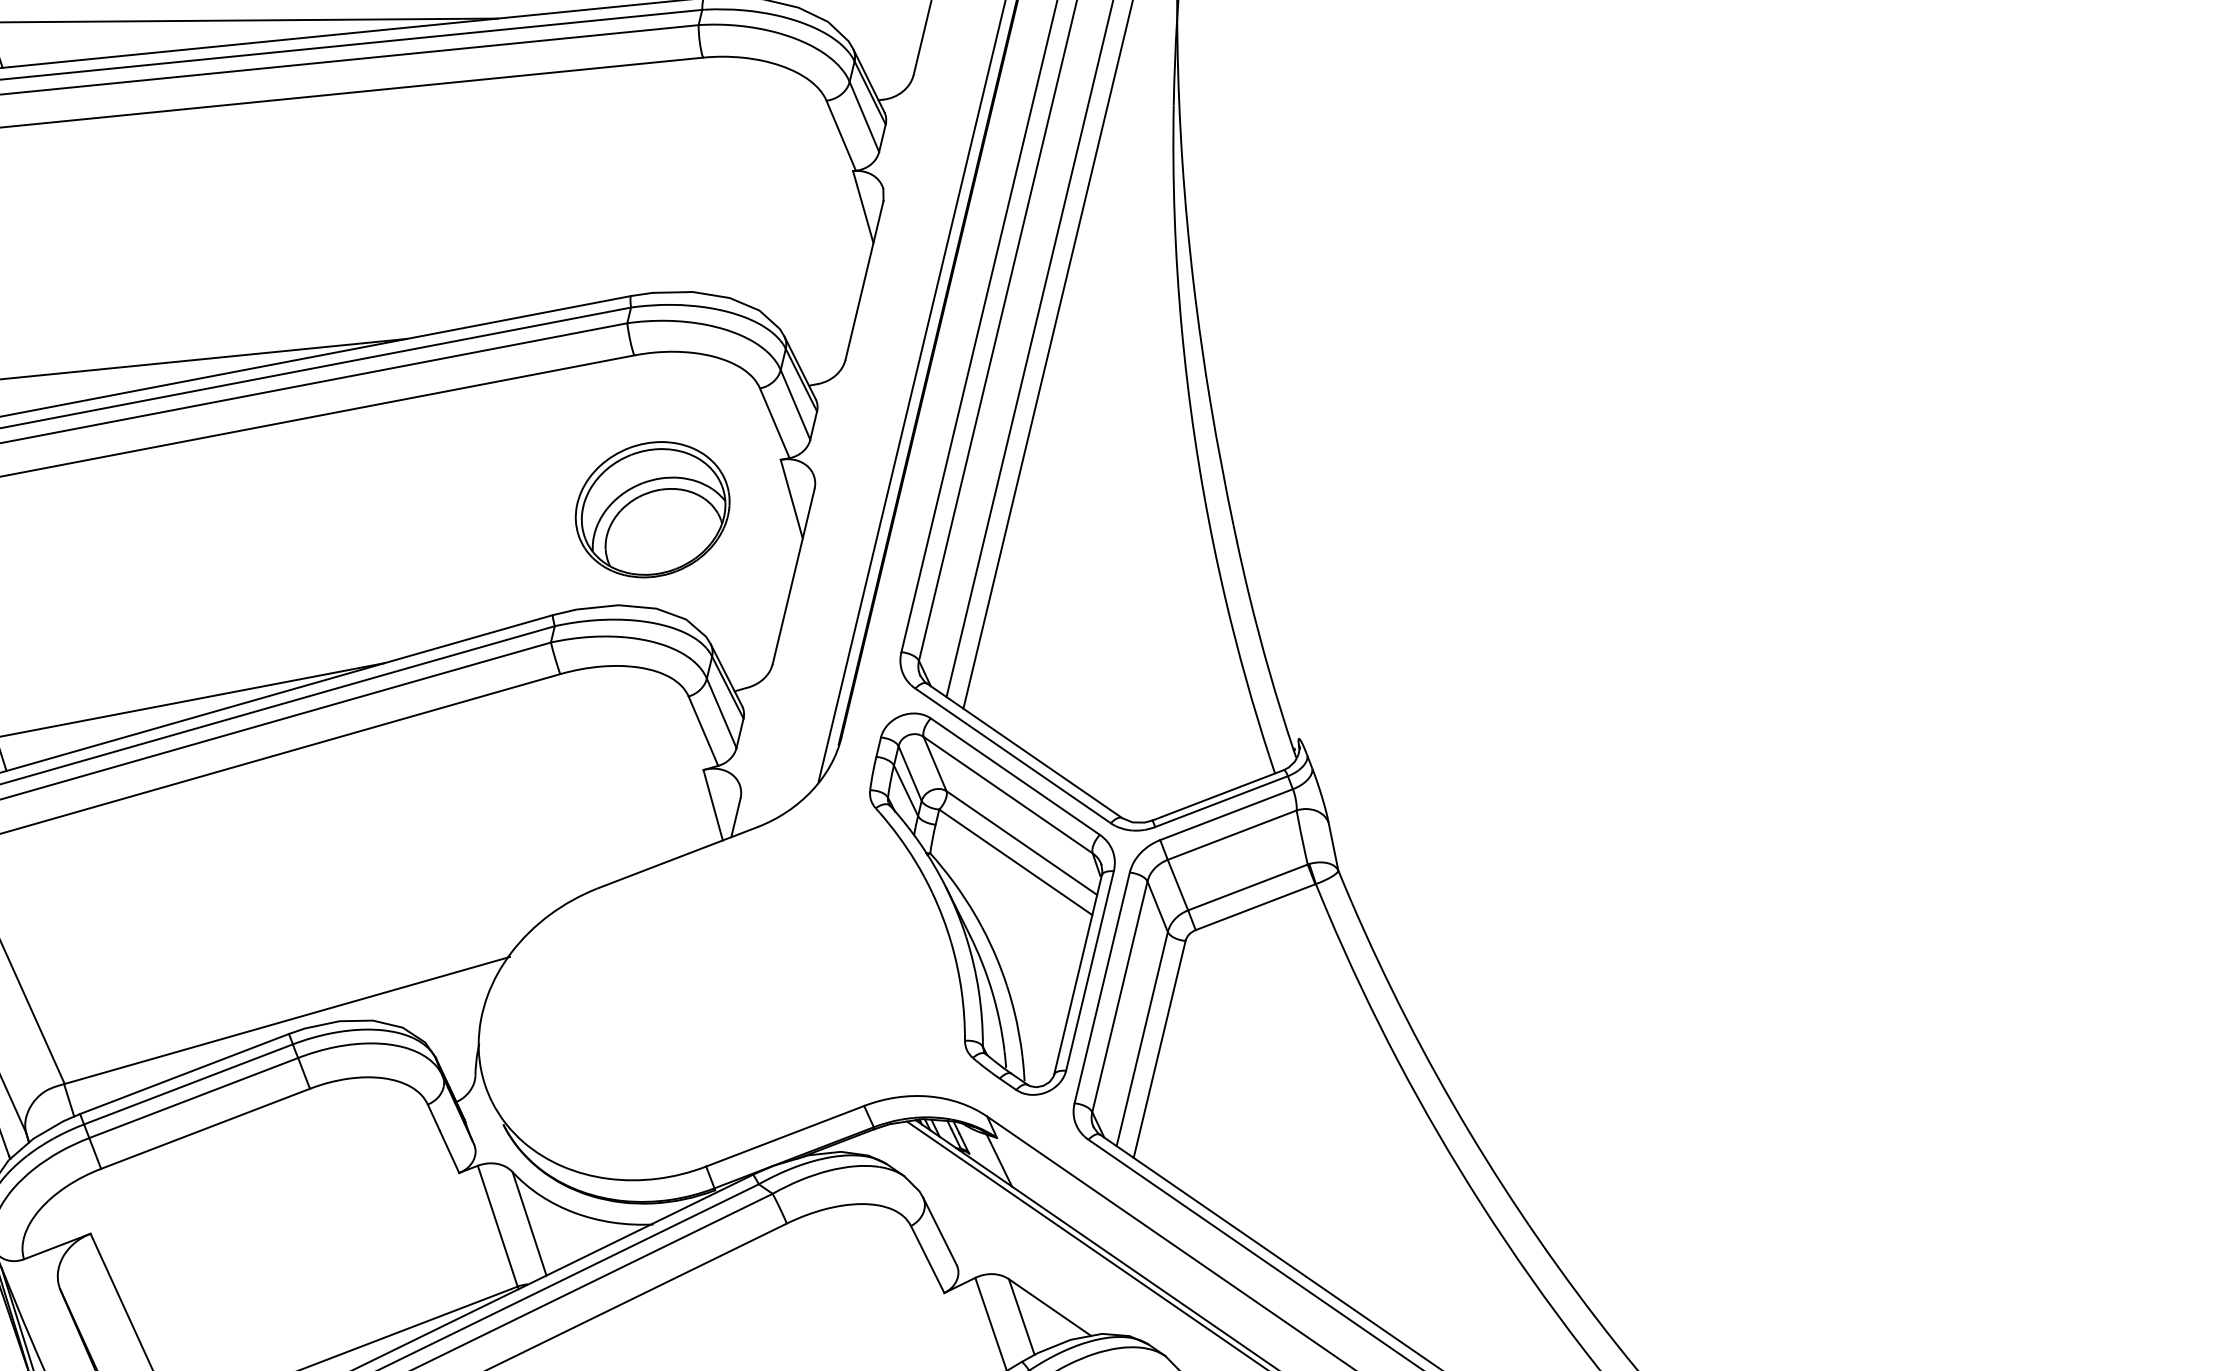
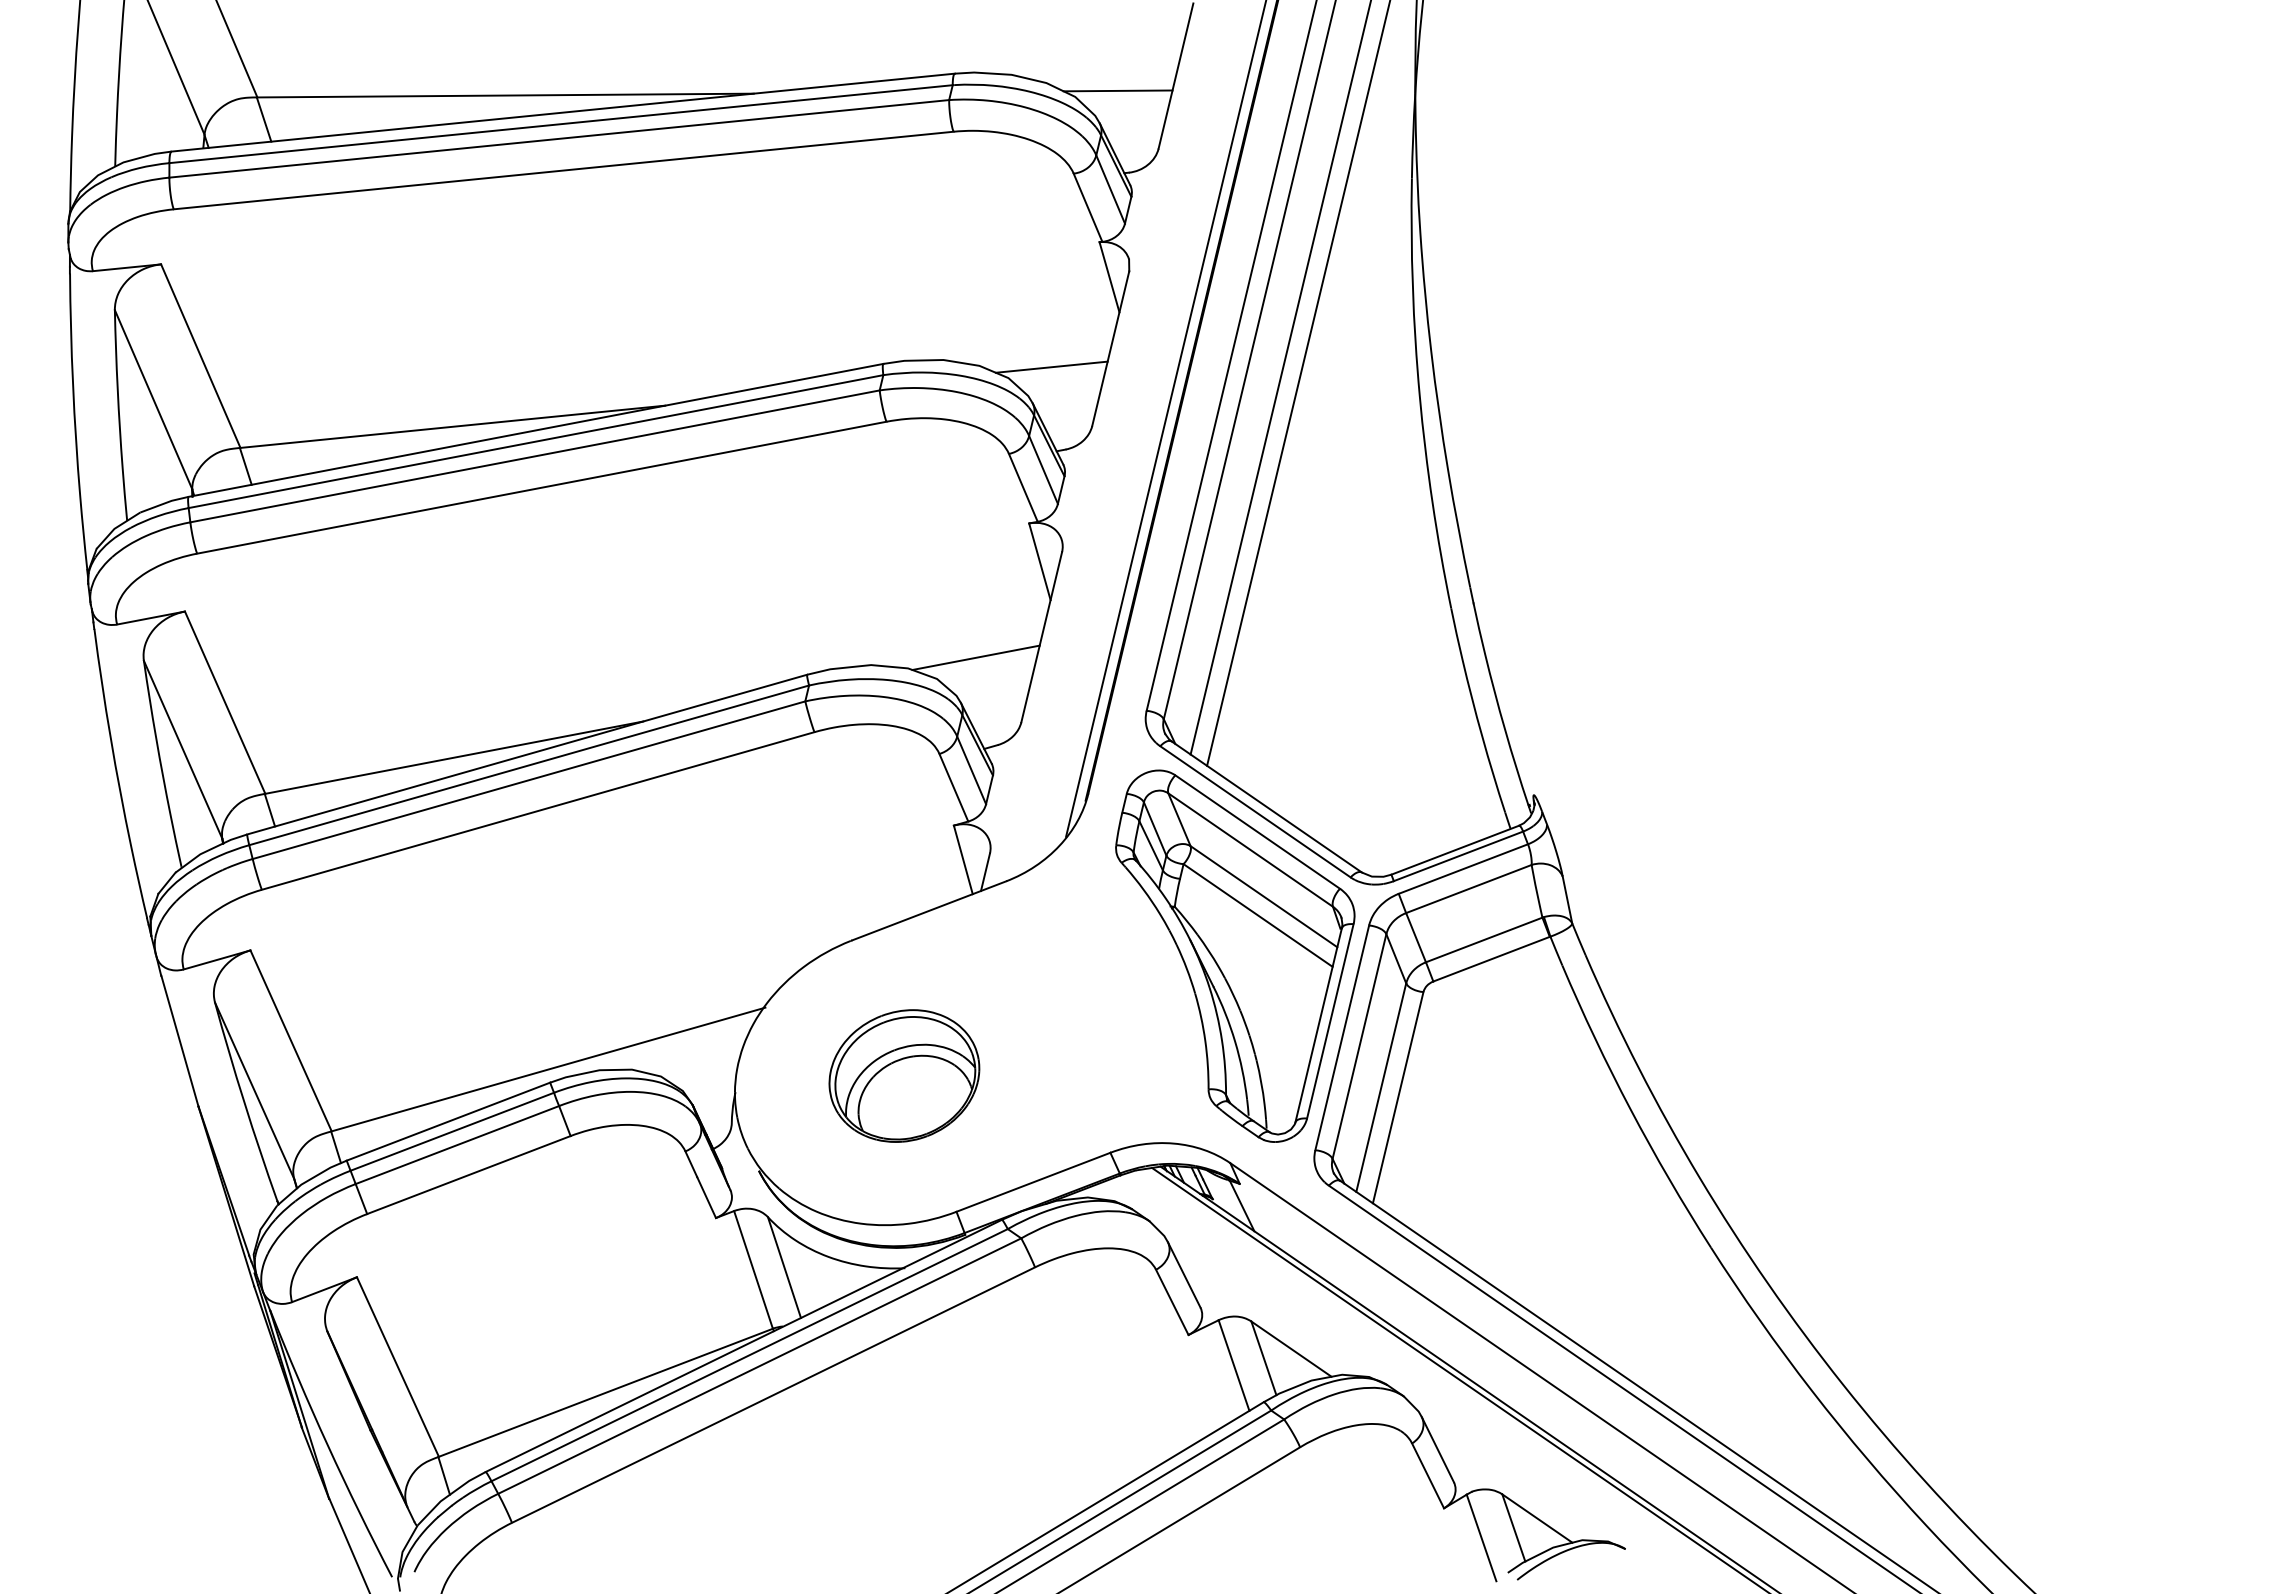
line: (871, 15) -> (1117, 90), added
line: (803, 298) -> (1051, 366), added
part: (652, 509) -> (904, 1075), moved
line: (725, 597) -> (975, 657), added

